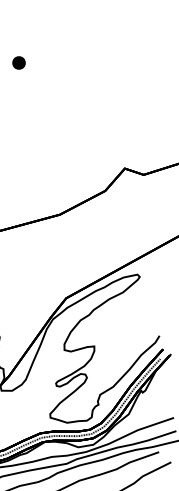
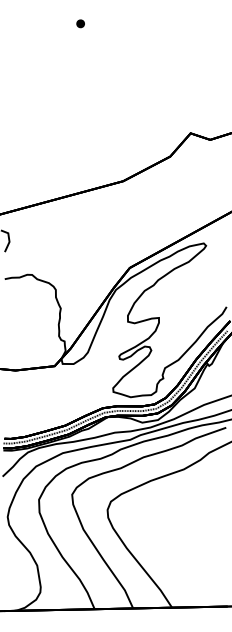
part: (18, 62) -> (80, 23), size x0.62

